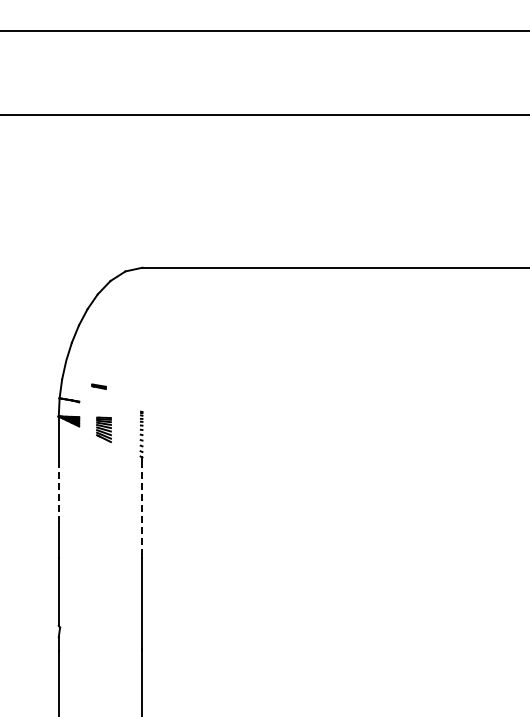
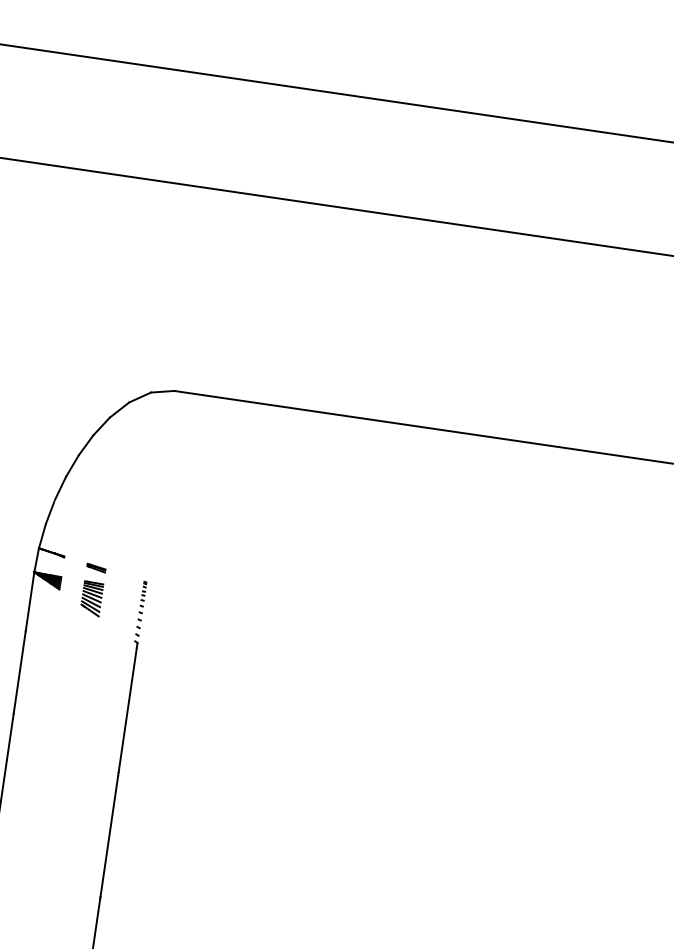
part: (98, 386) -> (95, 567), moved
line: (58, 491) -> (19, 671), dashed -> solid
line: (142, 508) -> (127, 710), dashed -> solid

